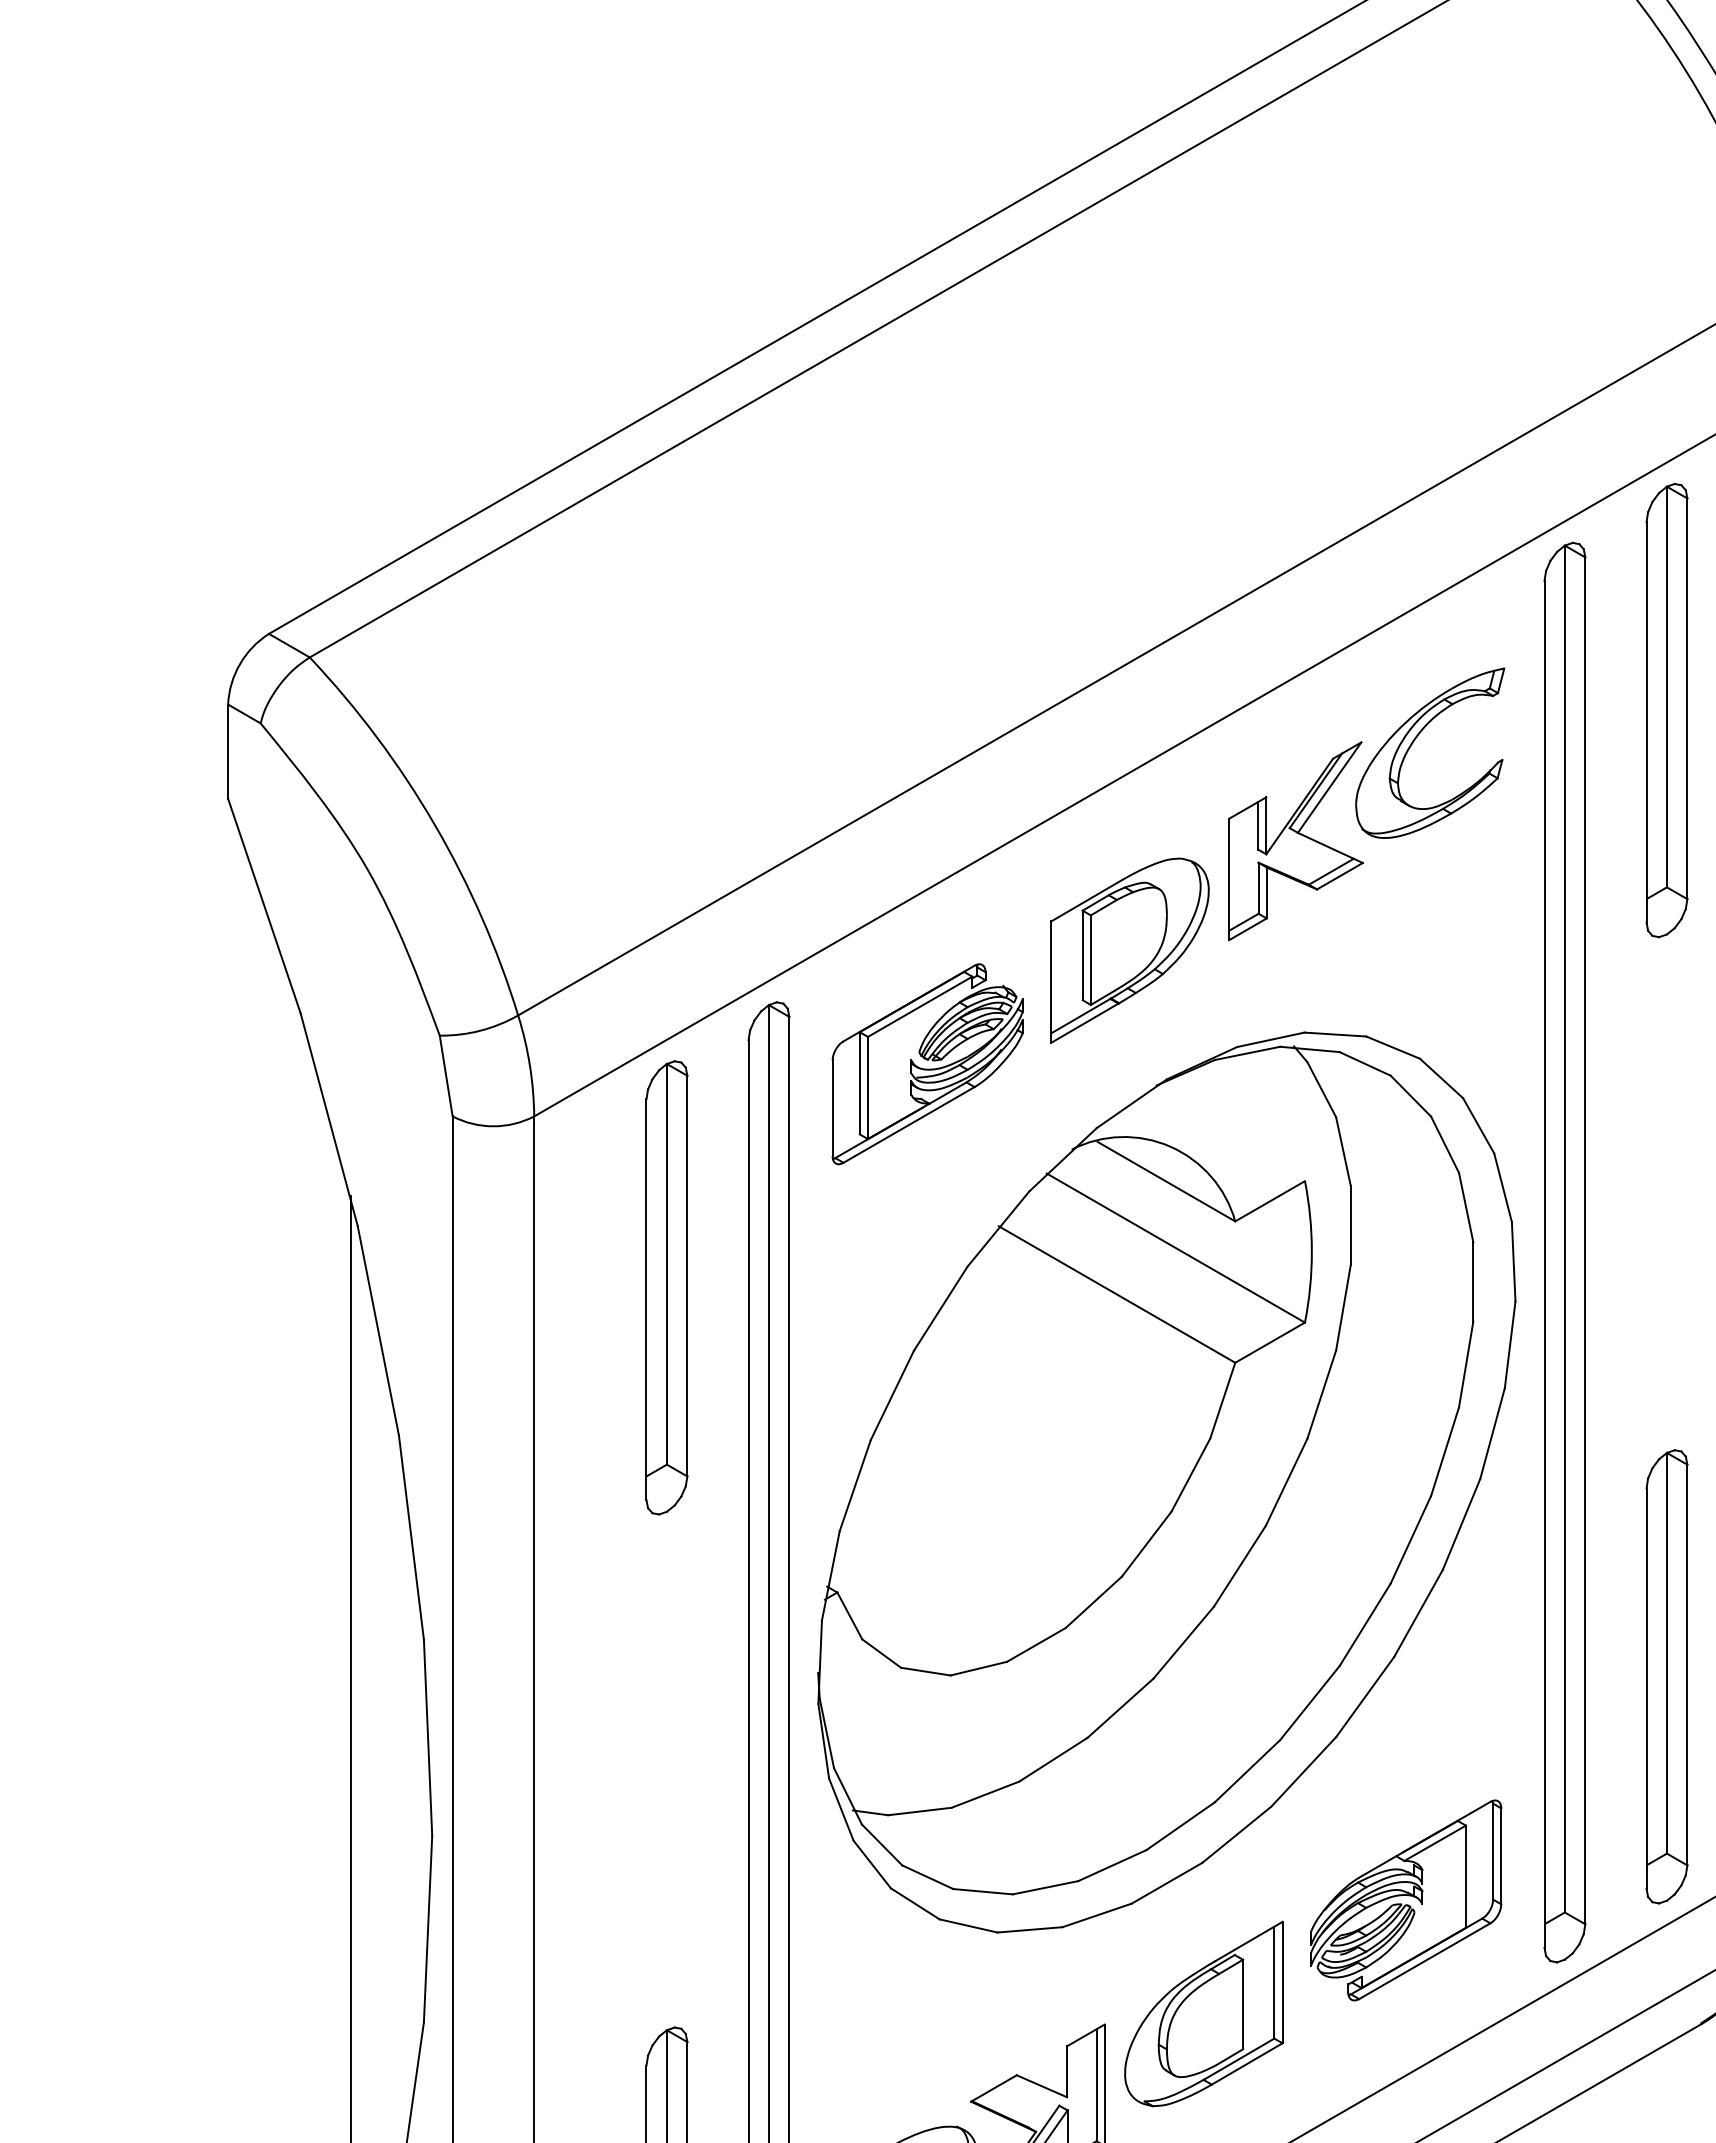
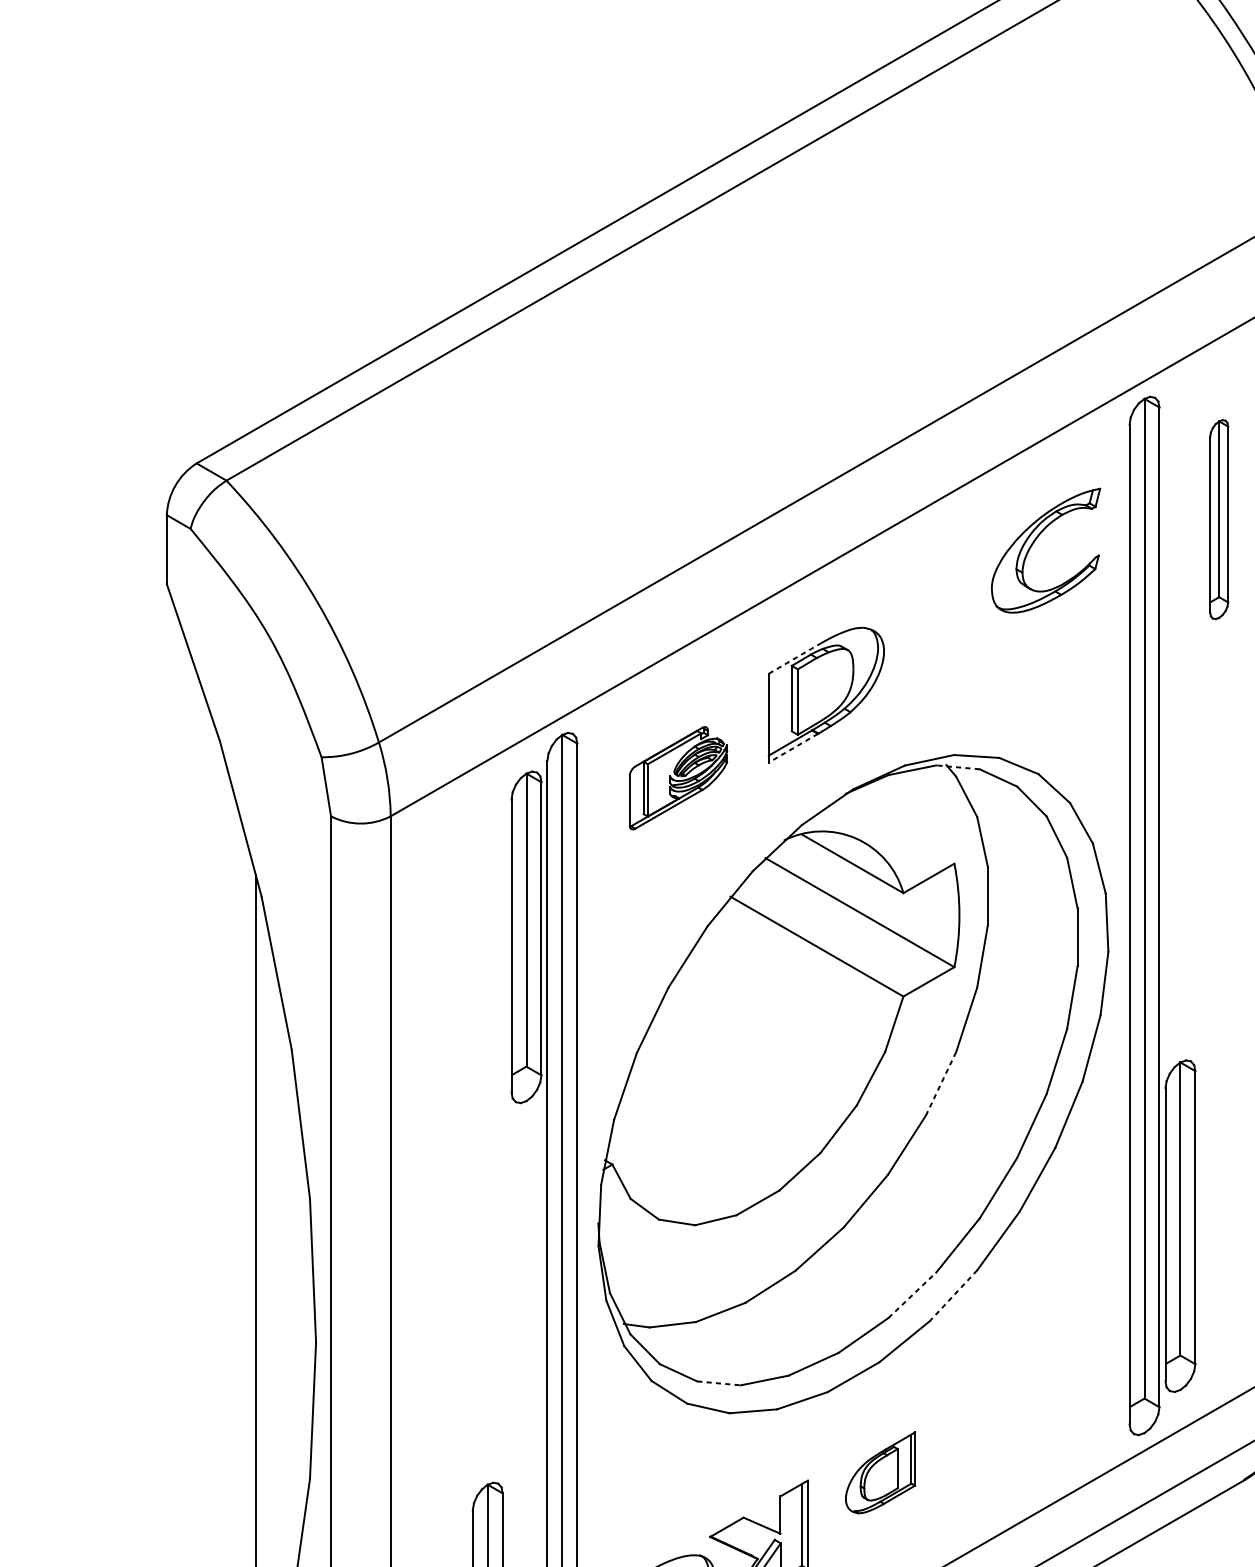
part: (1666, 710) -> (1218, 519), size x0.6
part: (1295, 841) -> (947, 615), removed
line: (1086, 900) -> (794, 658), solid -> dashed
line: (1084, 1023) -> (793, 748), solid -> dashed
line: (1309, 1049) -> (957, 767), solid -> dashed
part: (927, 1064) -> (678, 778), size x0.7
part: (666, 1287) -> (526, 937), moved
line: (1286, 1482) -> (940, 1084), solid -> dashed
part: (1666, 1676) -> (1180, 1225), moved
line: (1247, 1770) -> (912, 1294), solid -> dashed
line: (1303, 1771) -> (953, 1295), solid -> dashed
line: (983, 1891) -> (719, 1383), solid -> dashed
part: (1406, 1900) -> (1028, 1389), removed
part: (1203, 2013) -> (880, 1472), size x0.6

